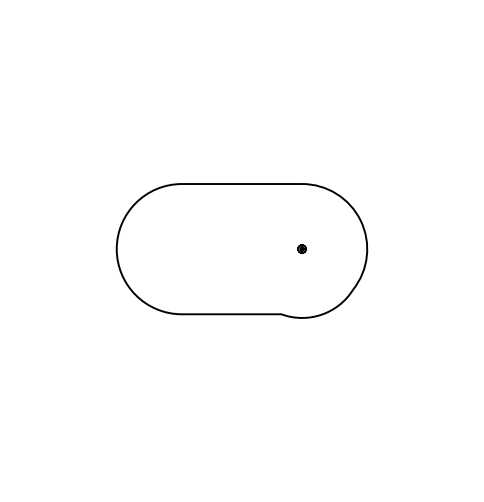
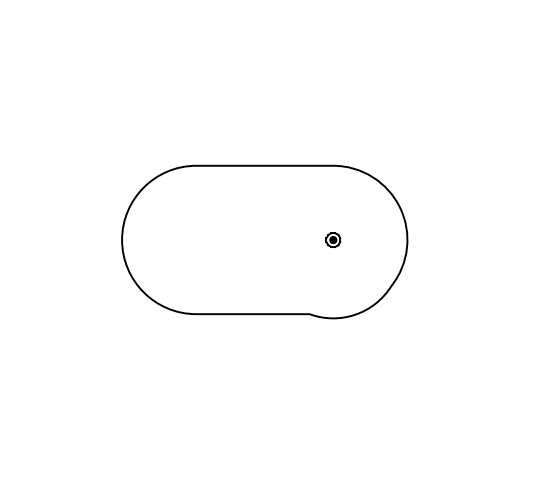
part: (301, 248) -> (332, 239), size x1.6

